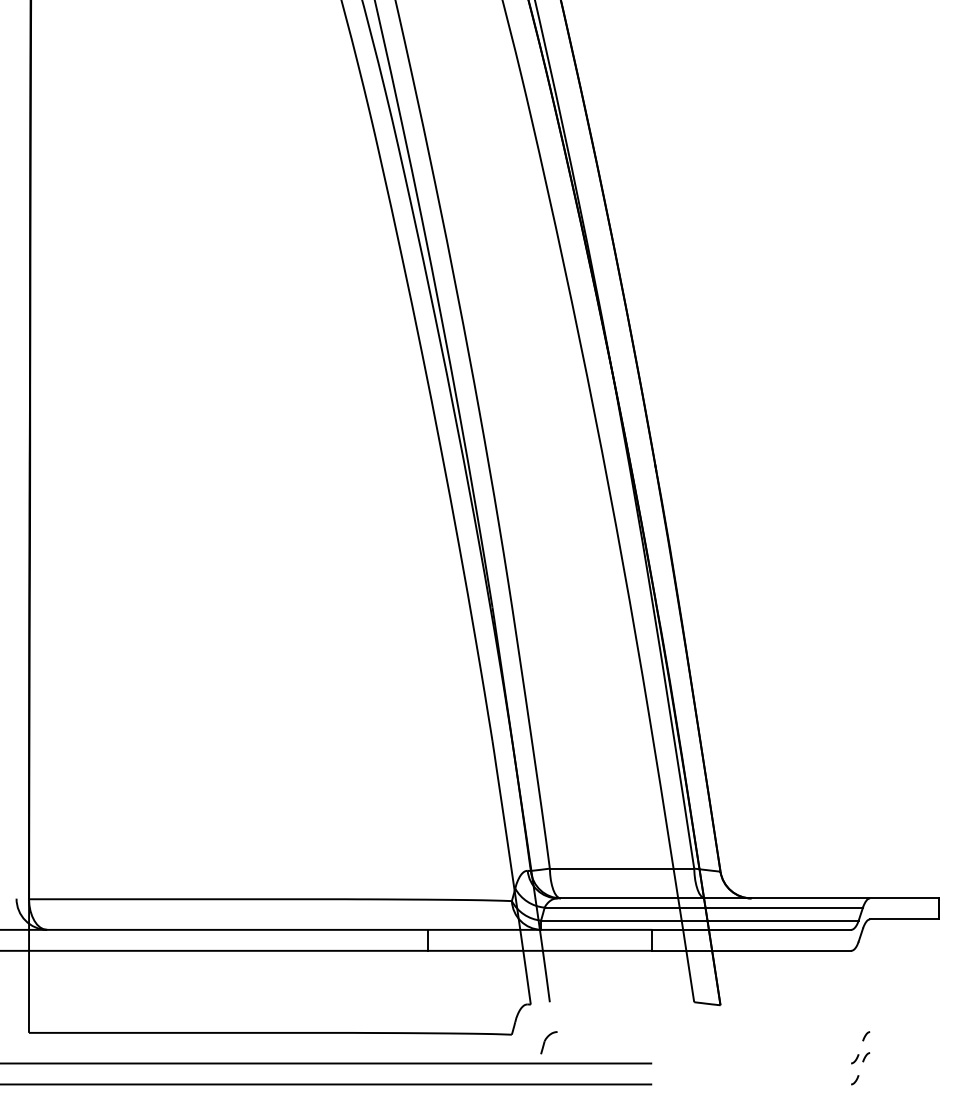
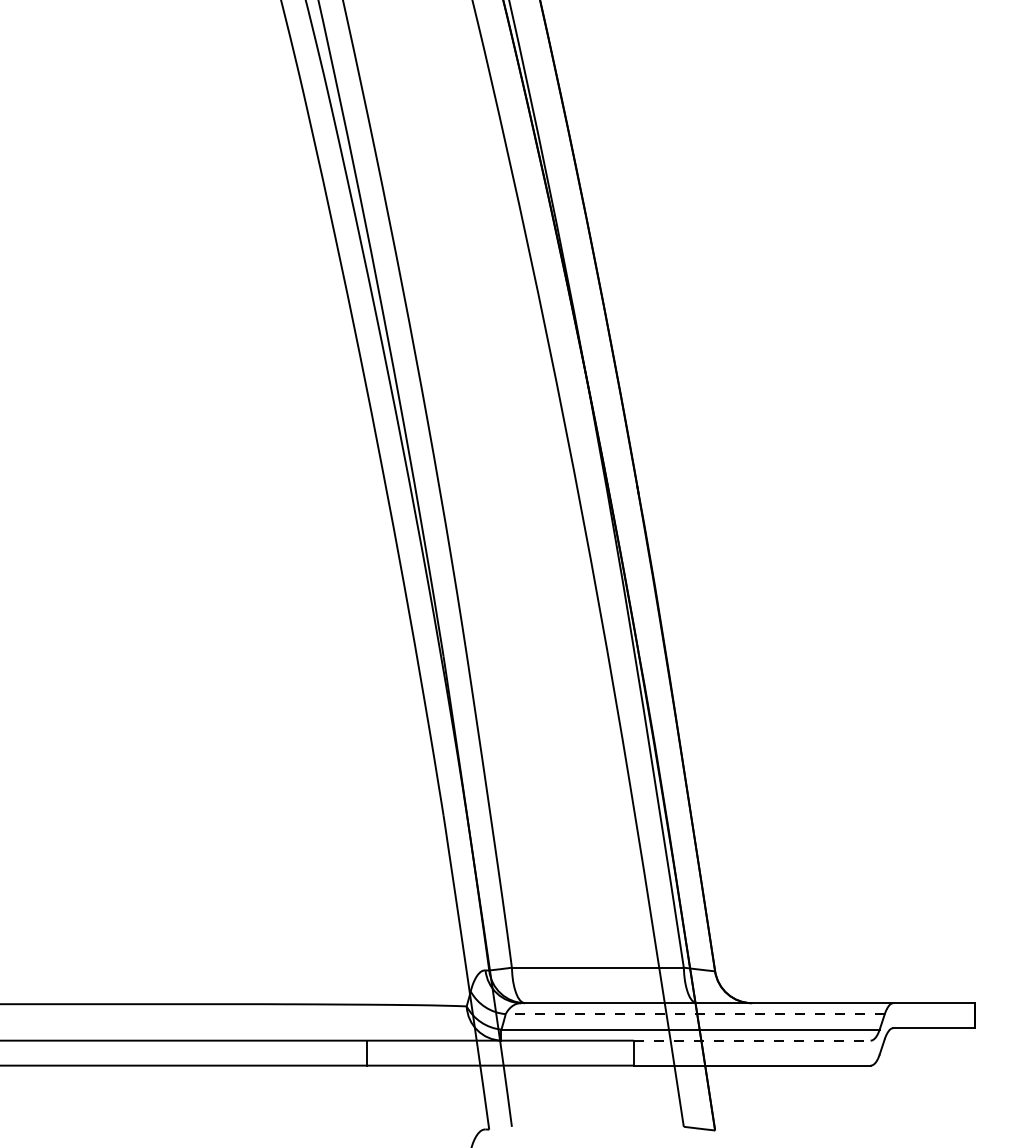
line: (703, 907) -> (694, 1014), solid -> dashed
line: (752, 929) -> (753, 1040), solid -> dashed

